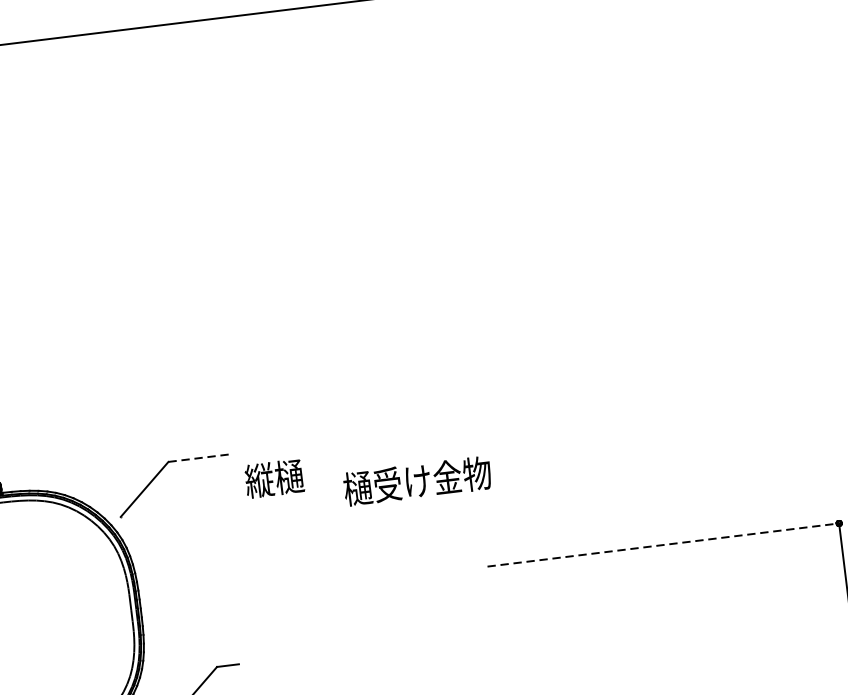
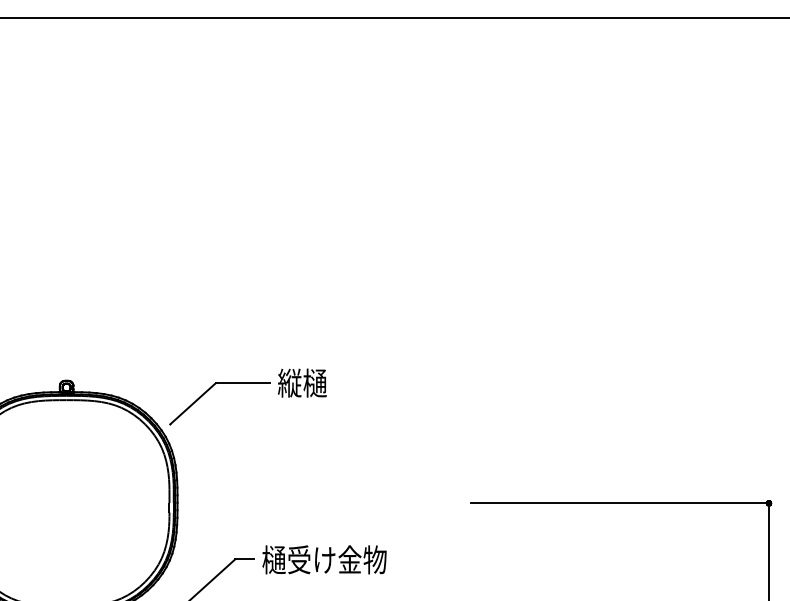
line: (200, 458) -> (242, 383), dashed -> solid
text: (274, 477) -> (302, 382), moved
text: (417, 480) -> (324, 559), moved
line: (663, 545) -> (620, 503), dashed -> solid

